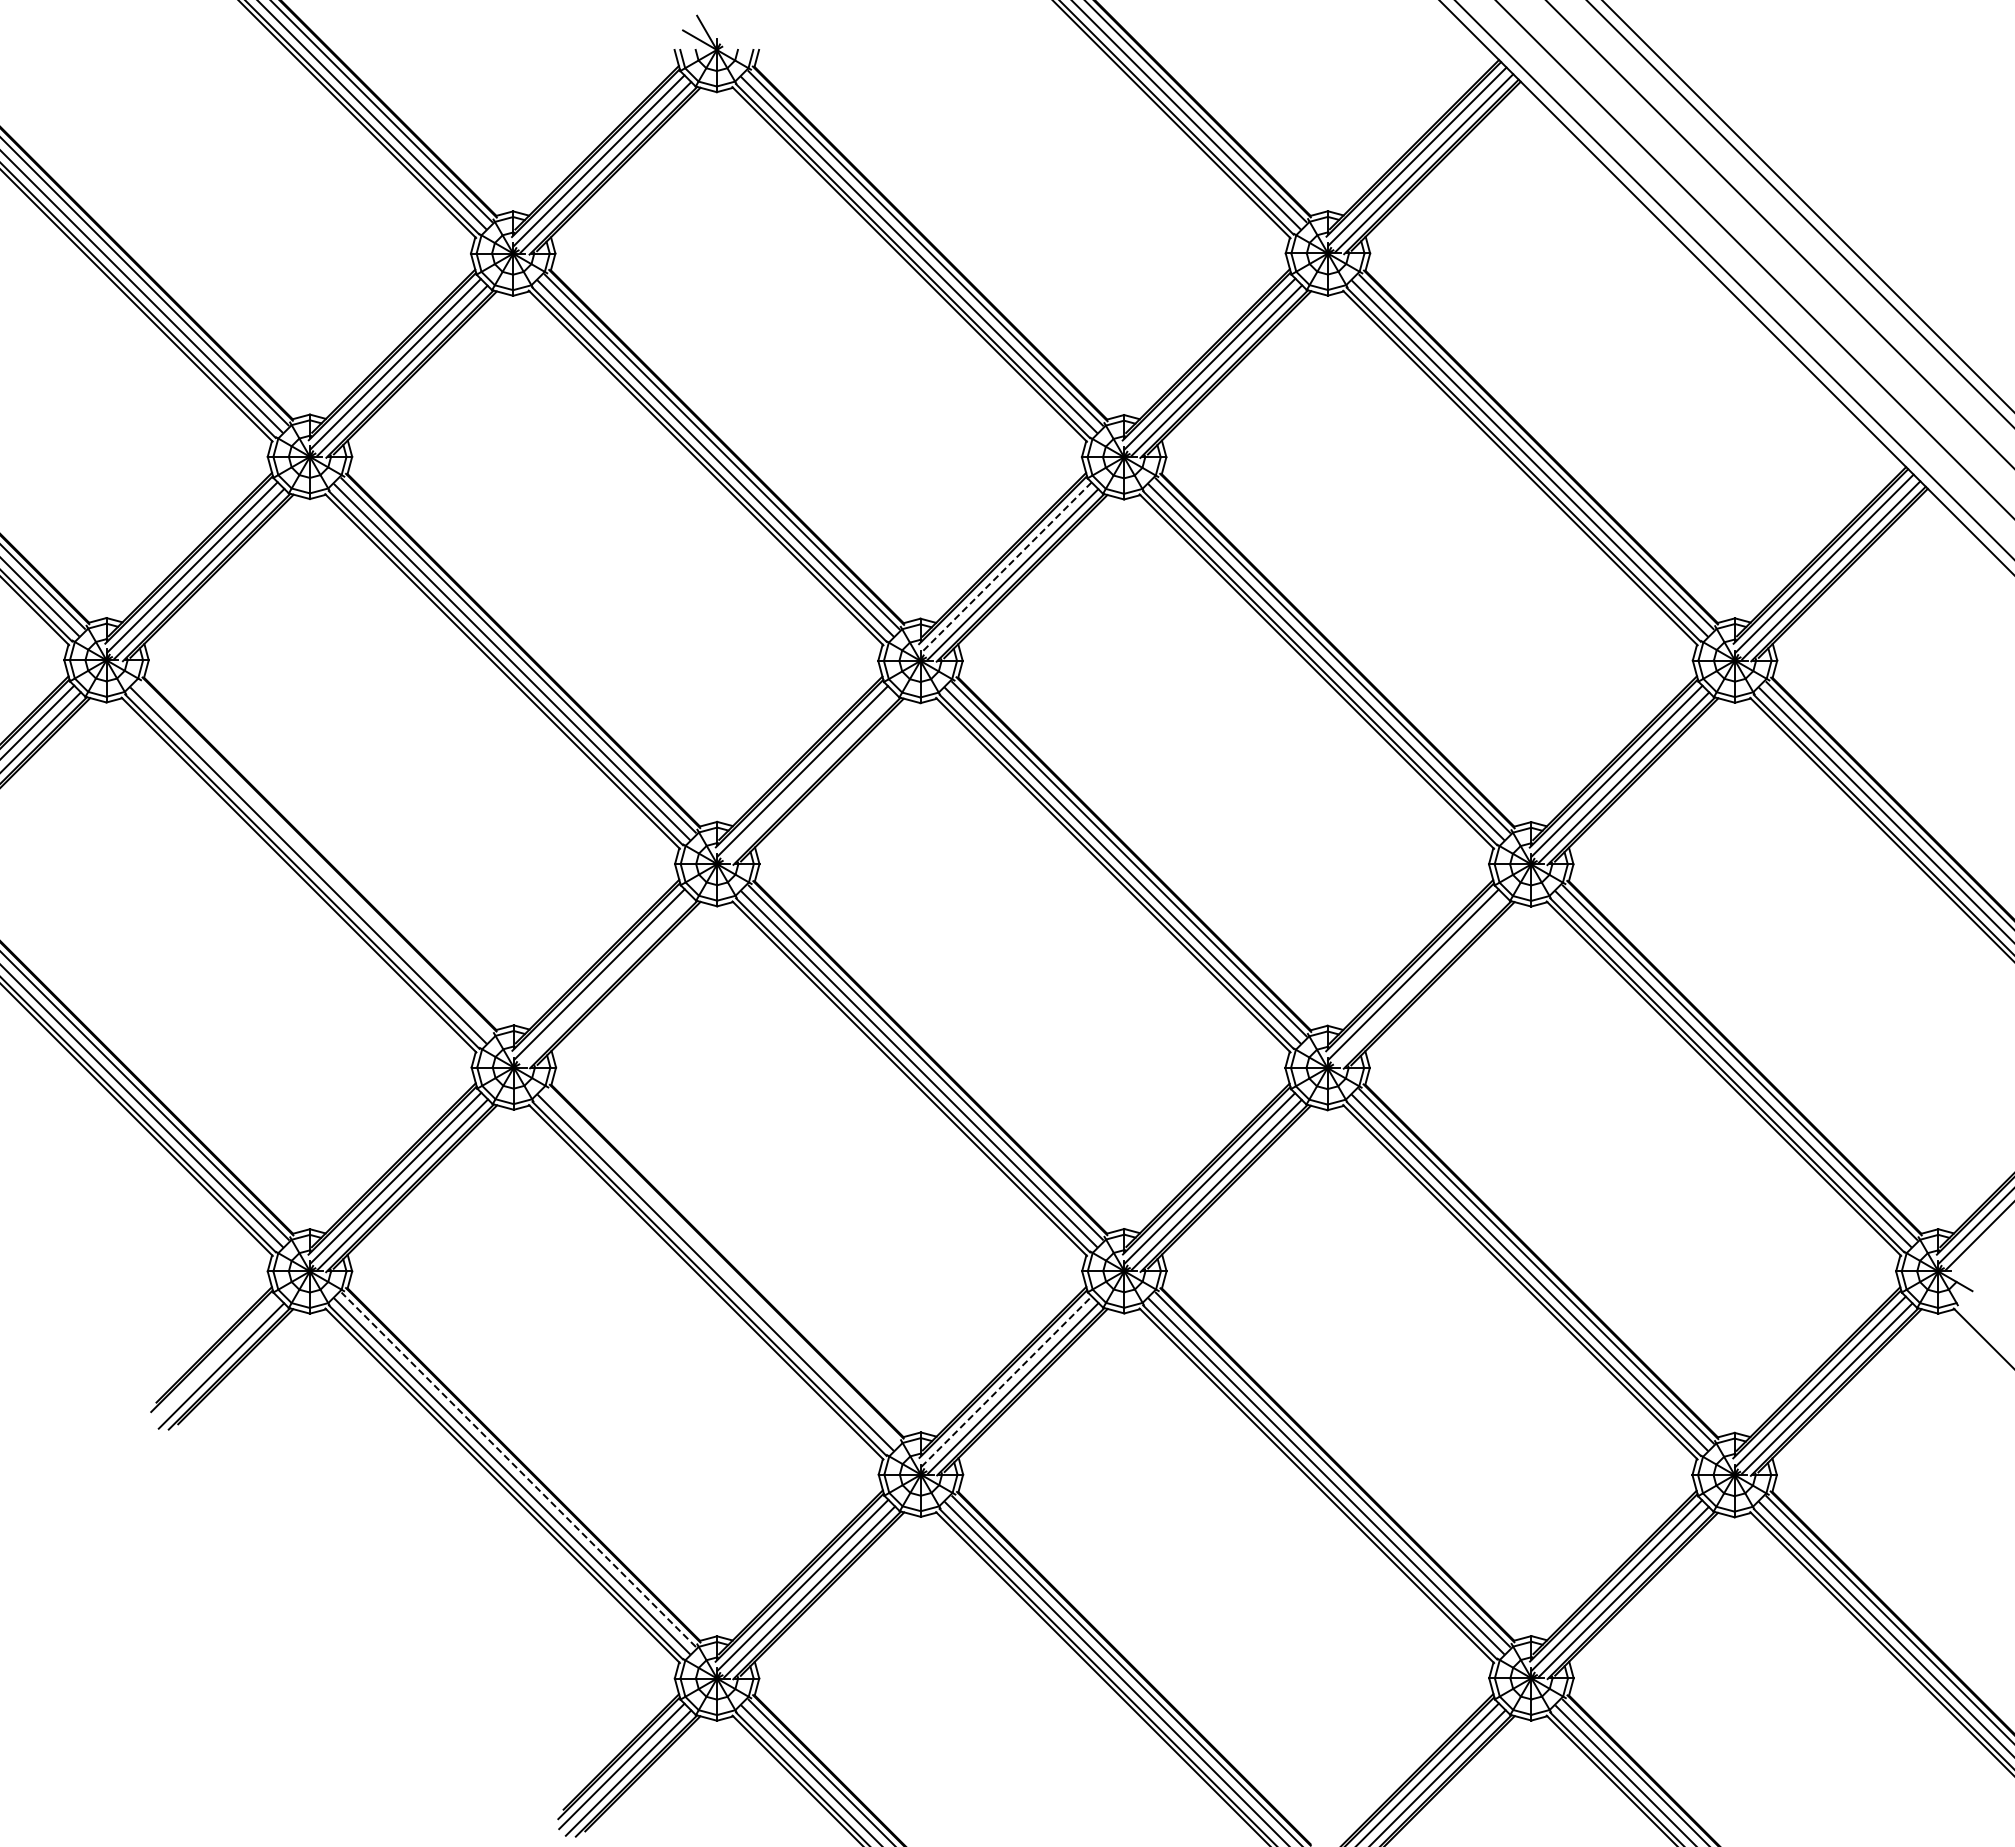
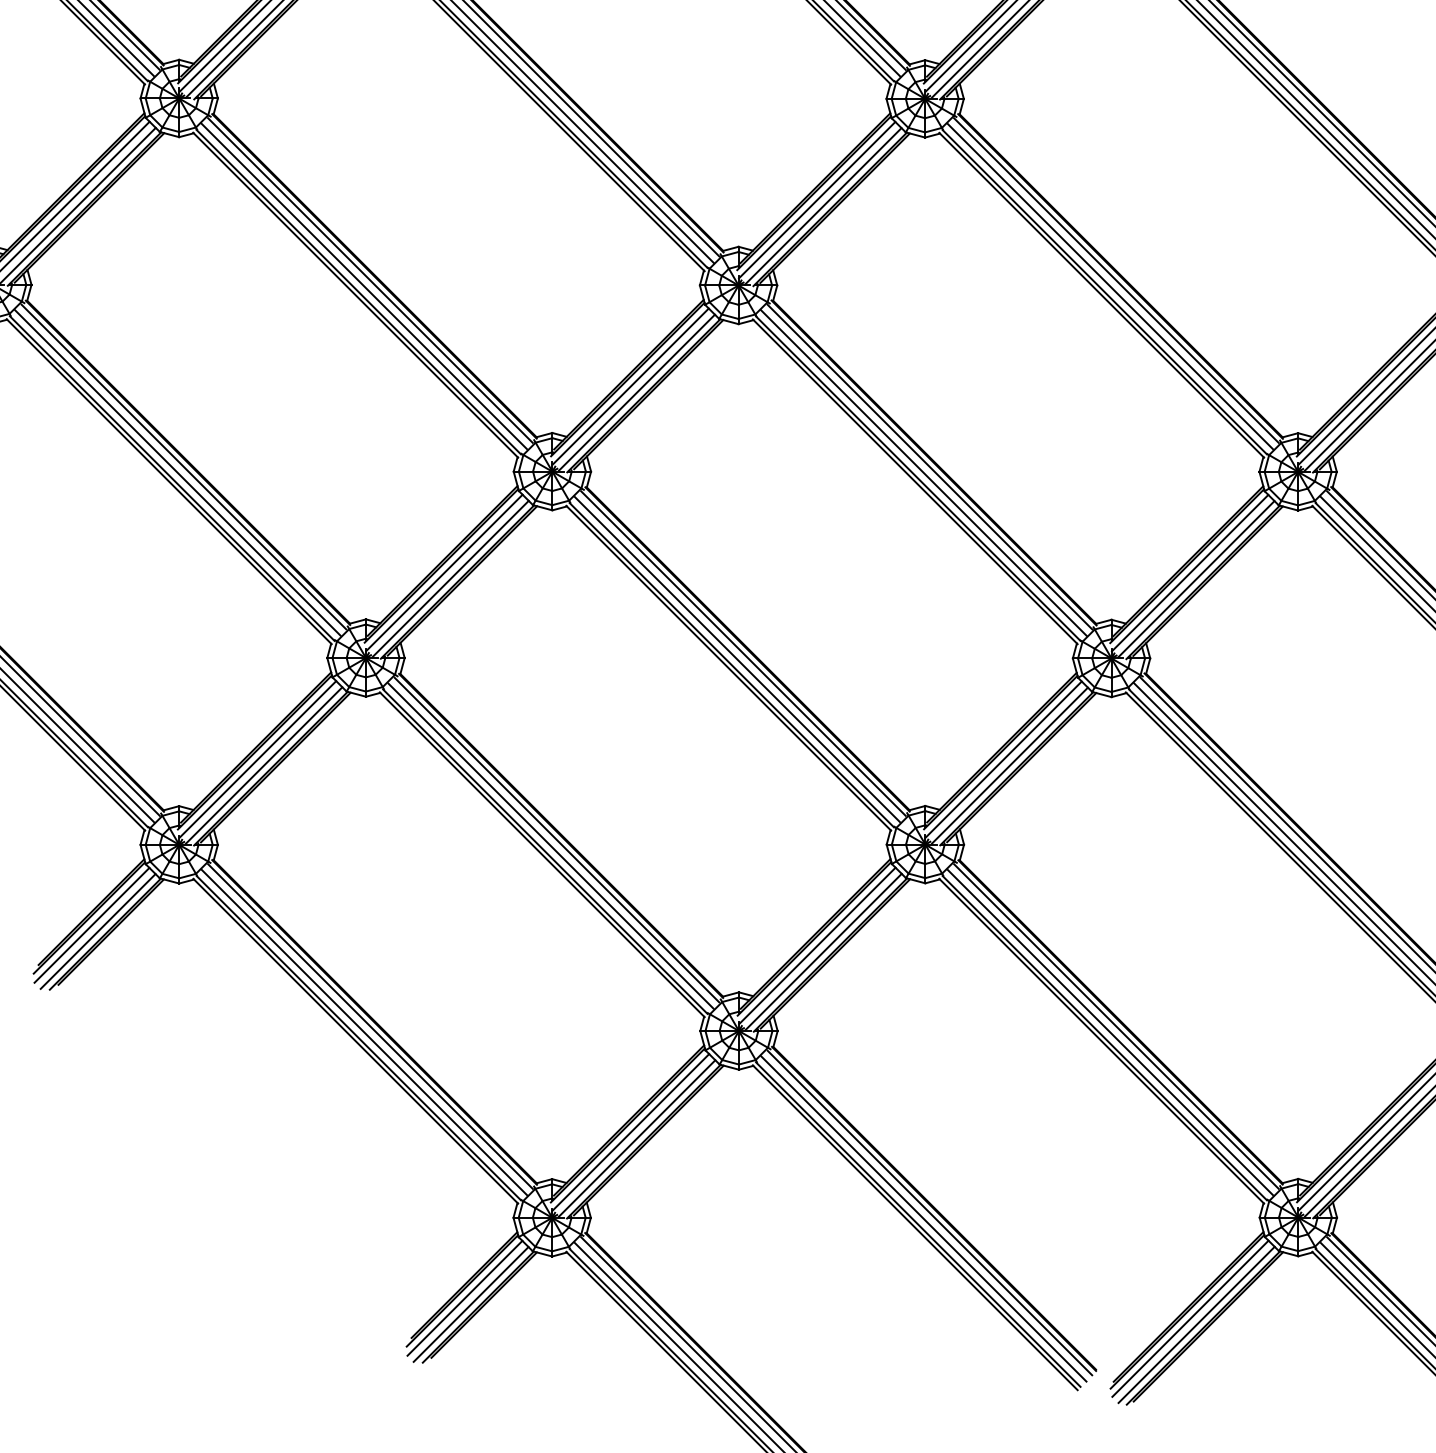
line: (1006, 567) -> (817, 199), dashed -> solid
line: (809, 777) -> (636, 392), added
line: (314, 858) -> (183, 466), added
line: (606, 981) -> (450, 579), added
line: (1419, 981) -> (1195, 579), added
line: (722, 1266) -> (557, 840), added
line: (214, 1359) -> (91, 925), added
line: (1006, 1381) -> (817, 945), dashed -> solid
line: (518, 1469) -> (370, 1026), dashed -> solid

